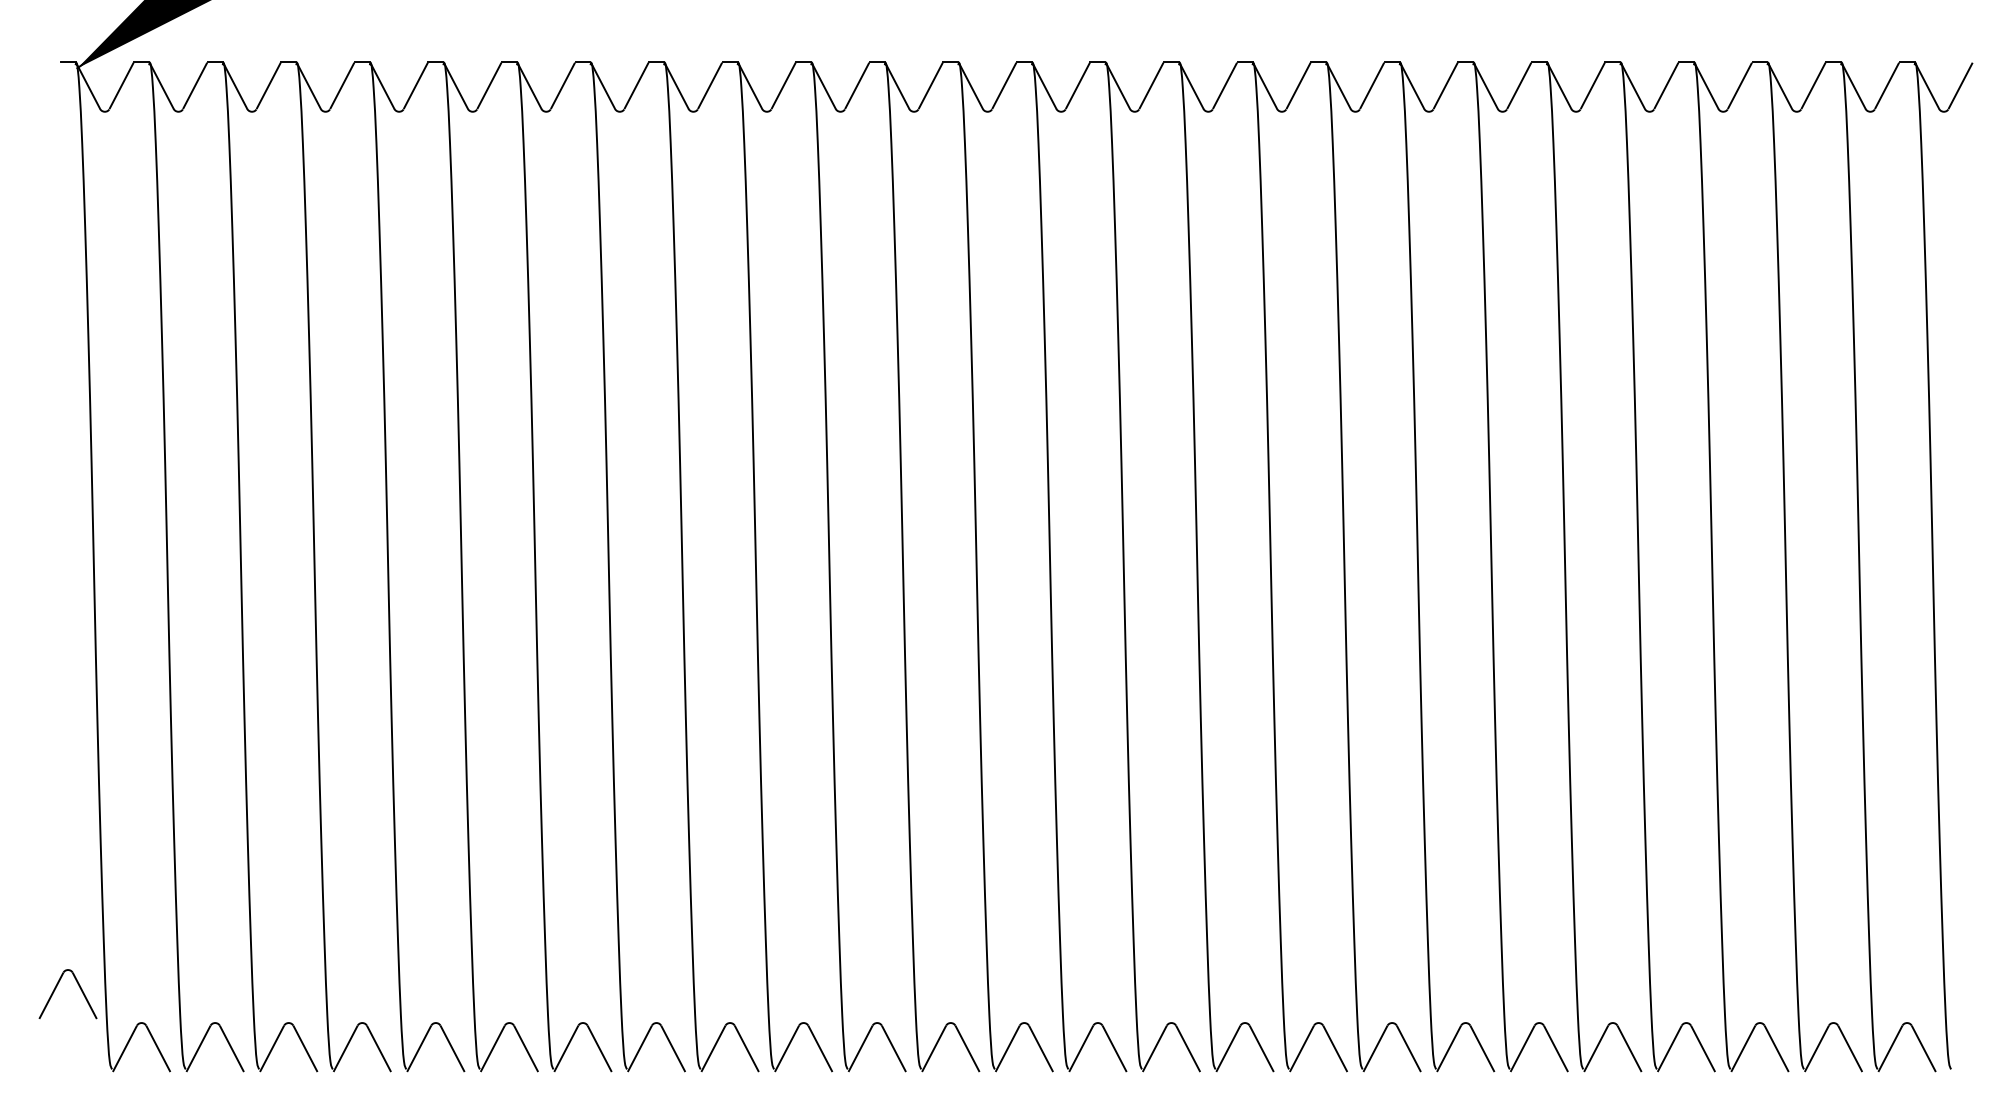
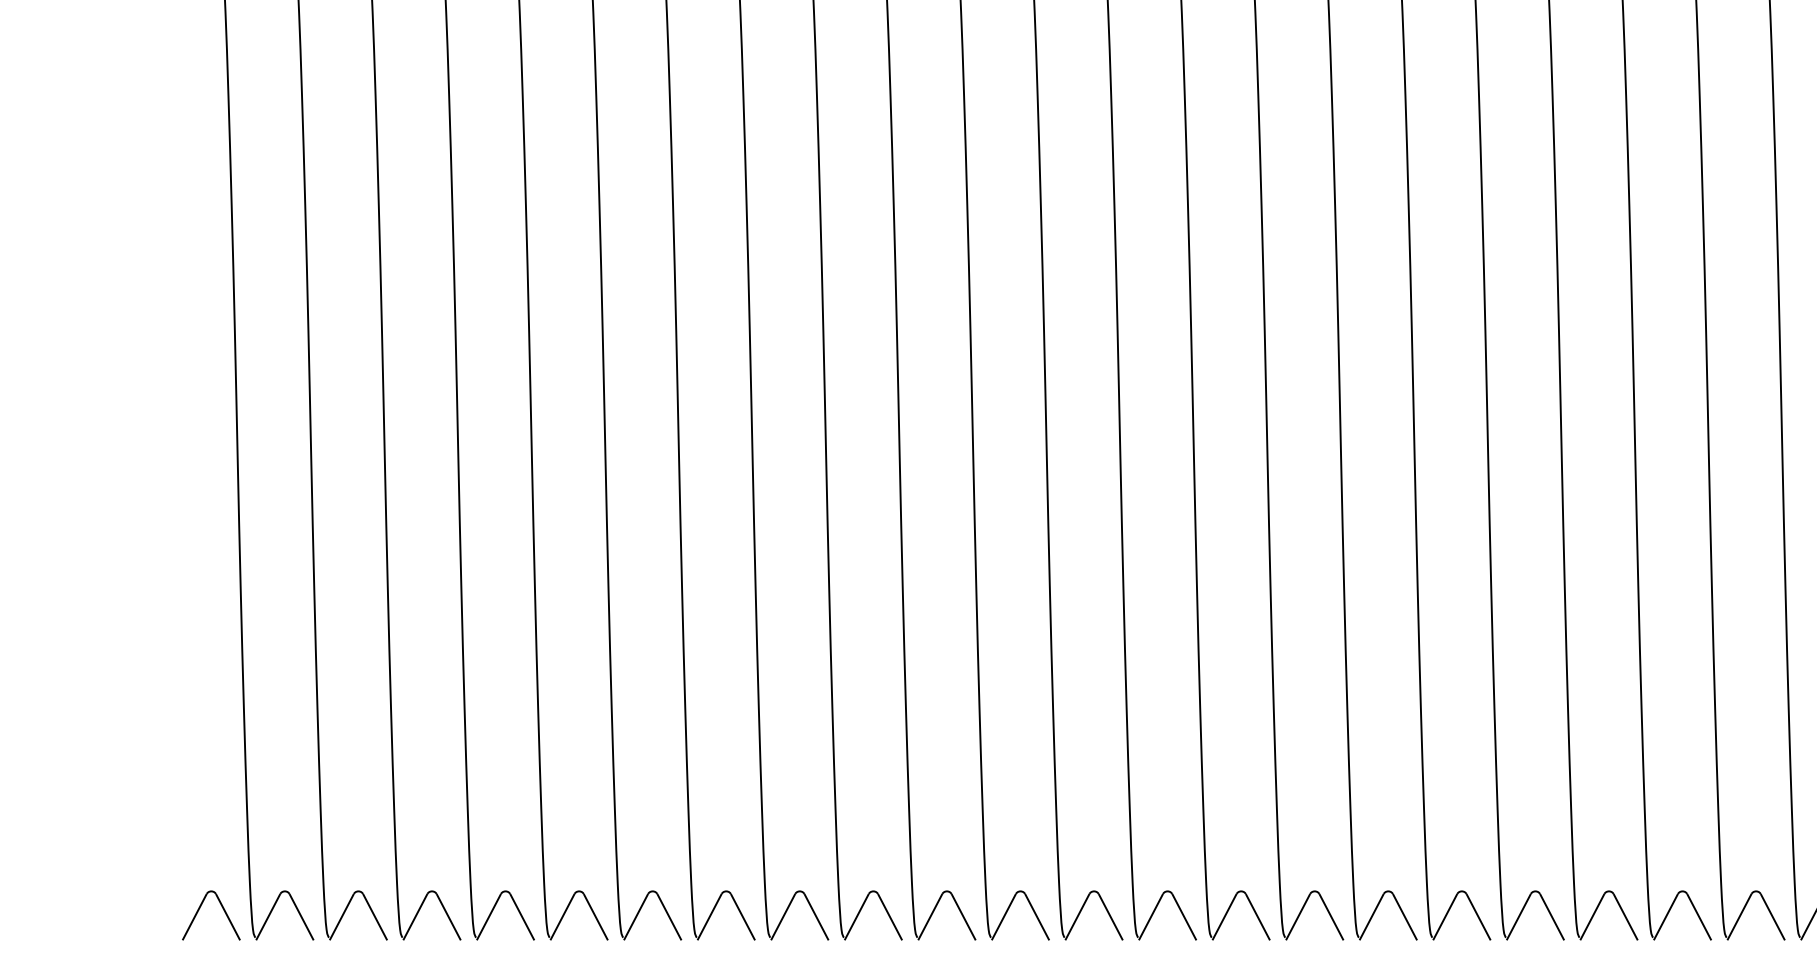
part: (56, 988) -> (199, 909), moved

